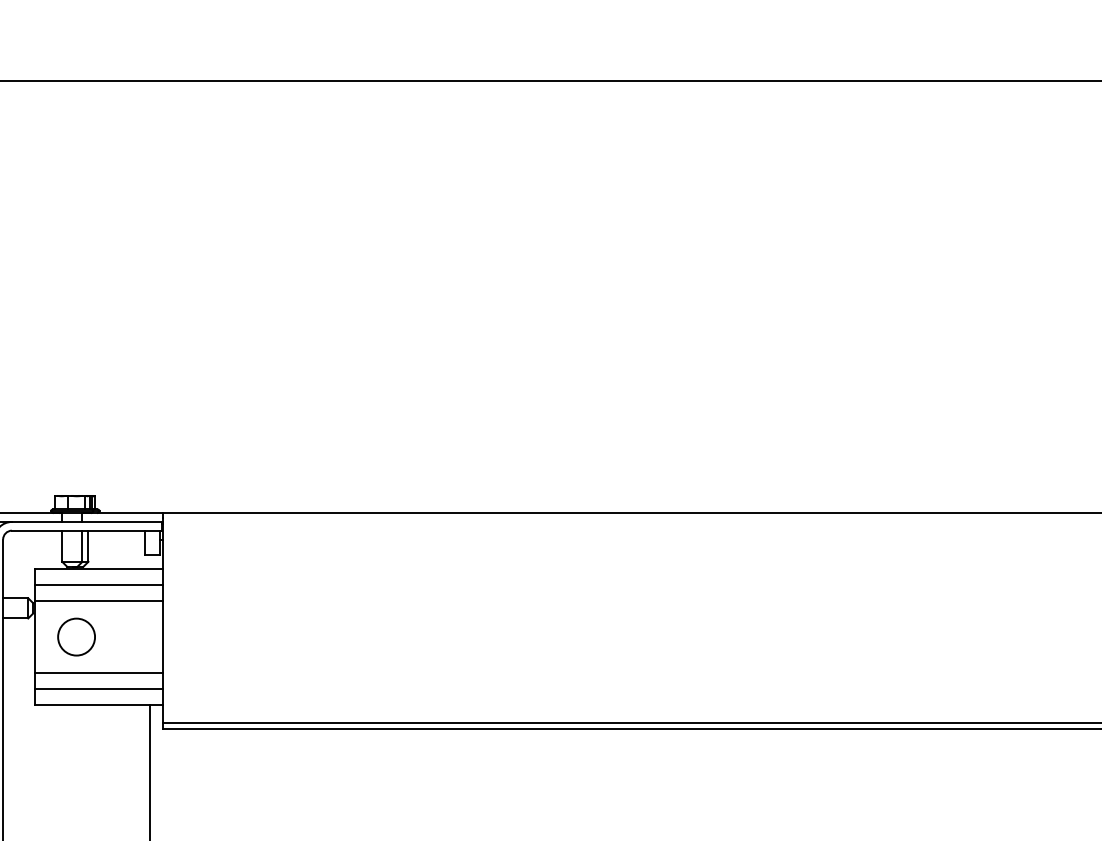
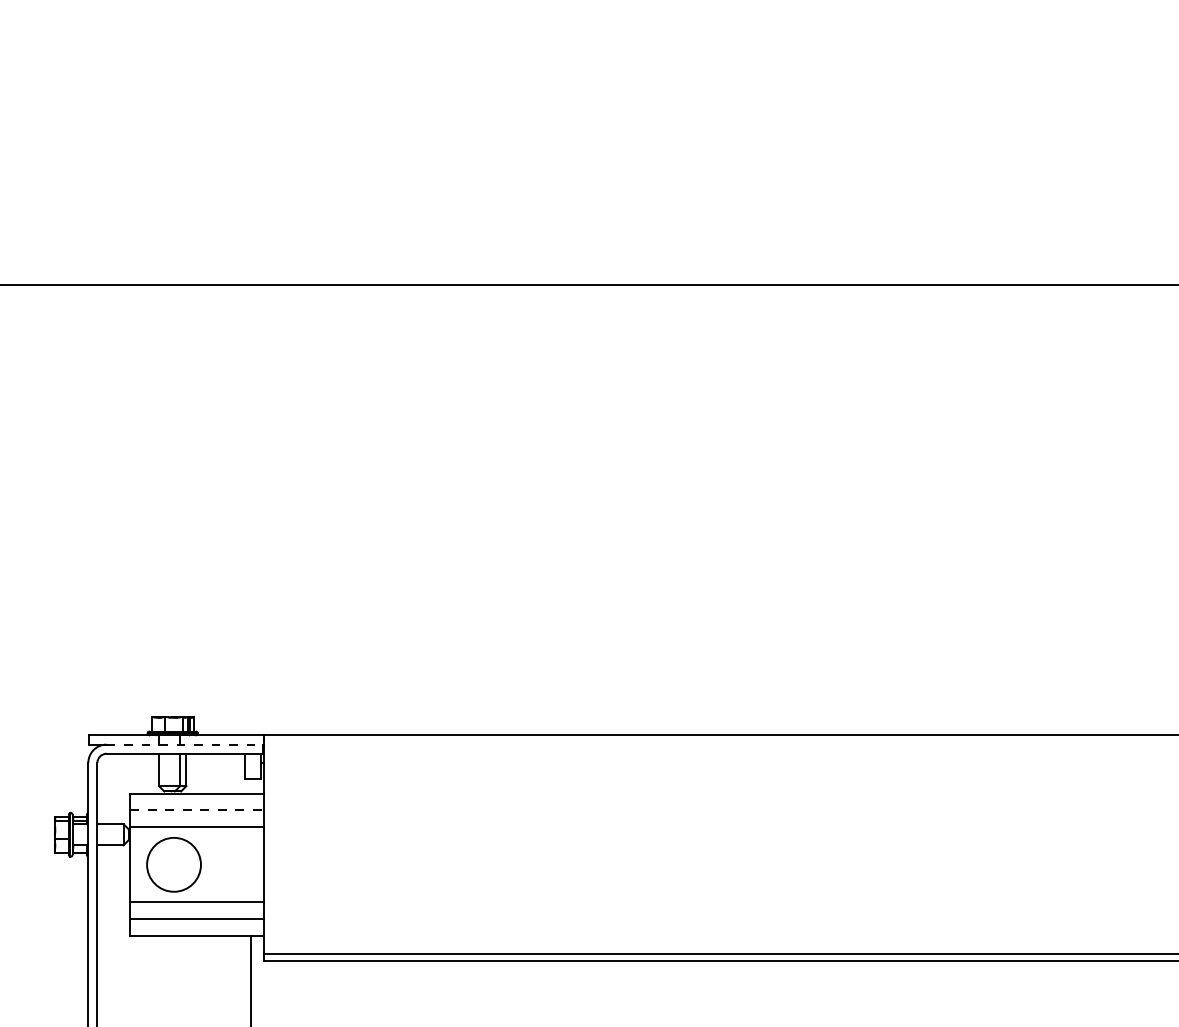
line: (87, 521) -> (185, 744), solid -> dashed
line: (99, 585) -> (197, 810), solid -> dashed
circle: (76, 636) -> (173, 864), size x1.4

